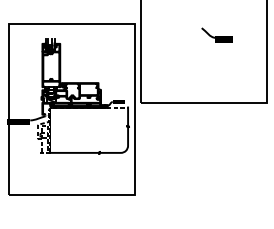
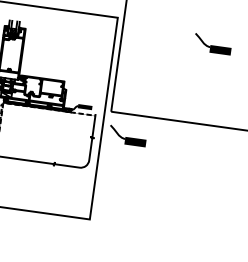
part: (156, 120) -> (126, 135), added

